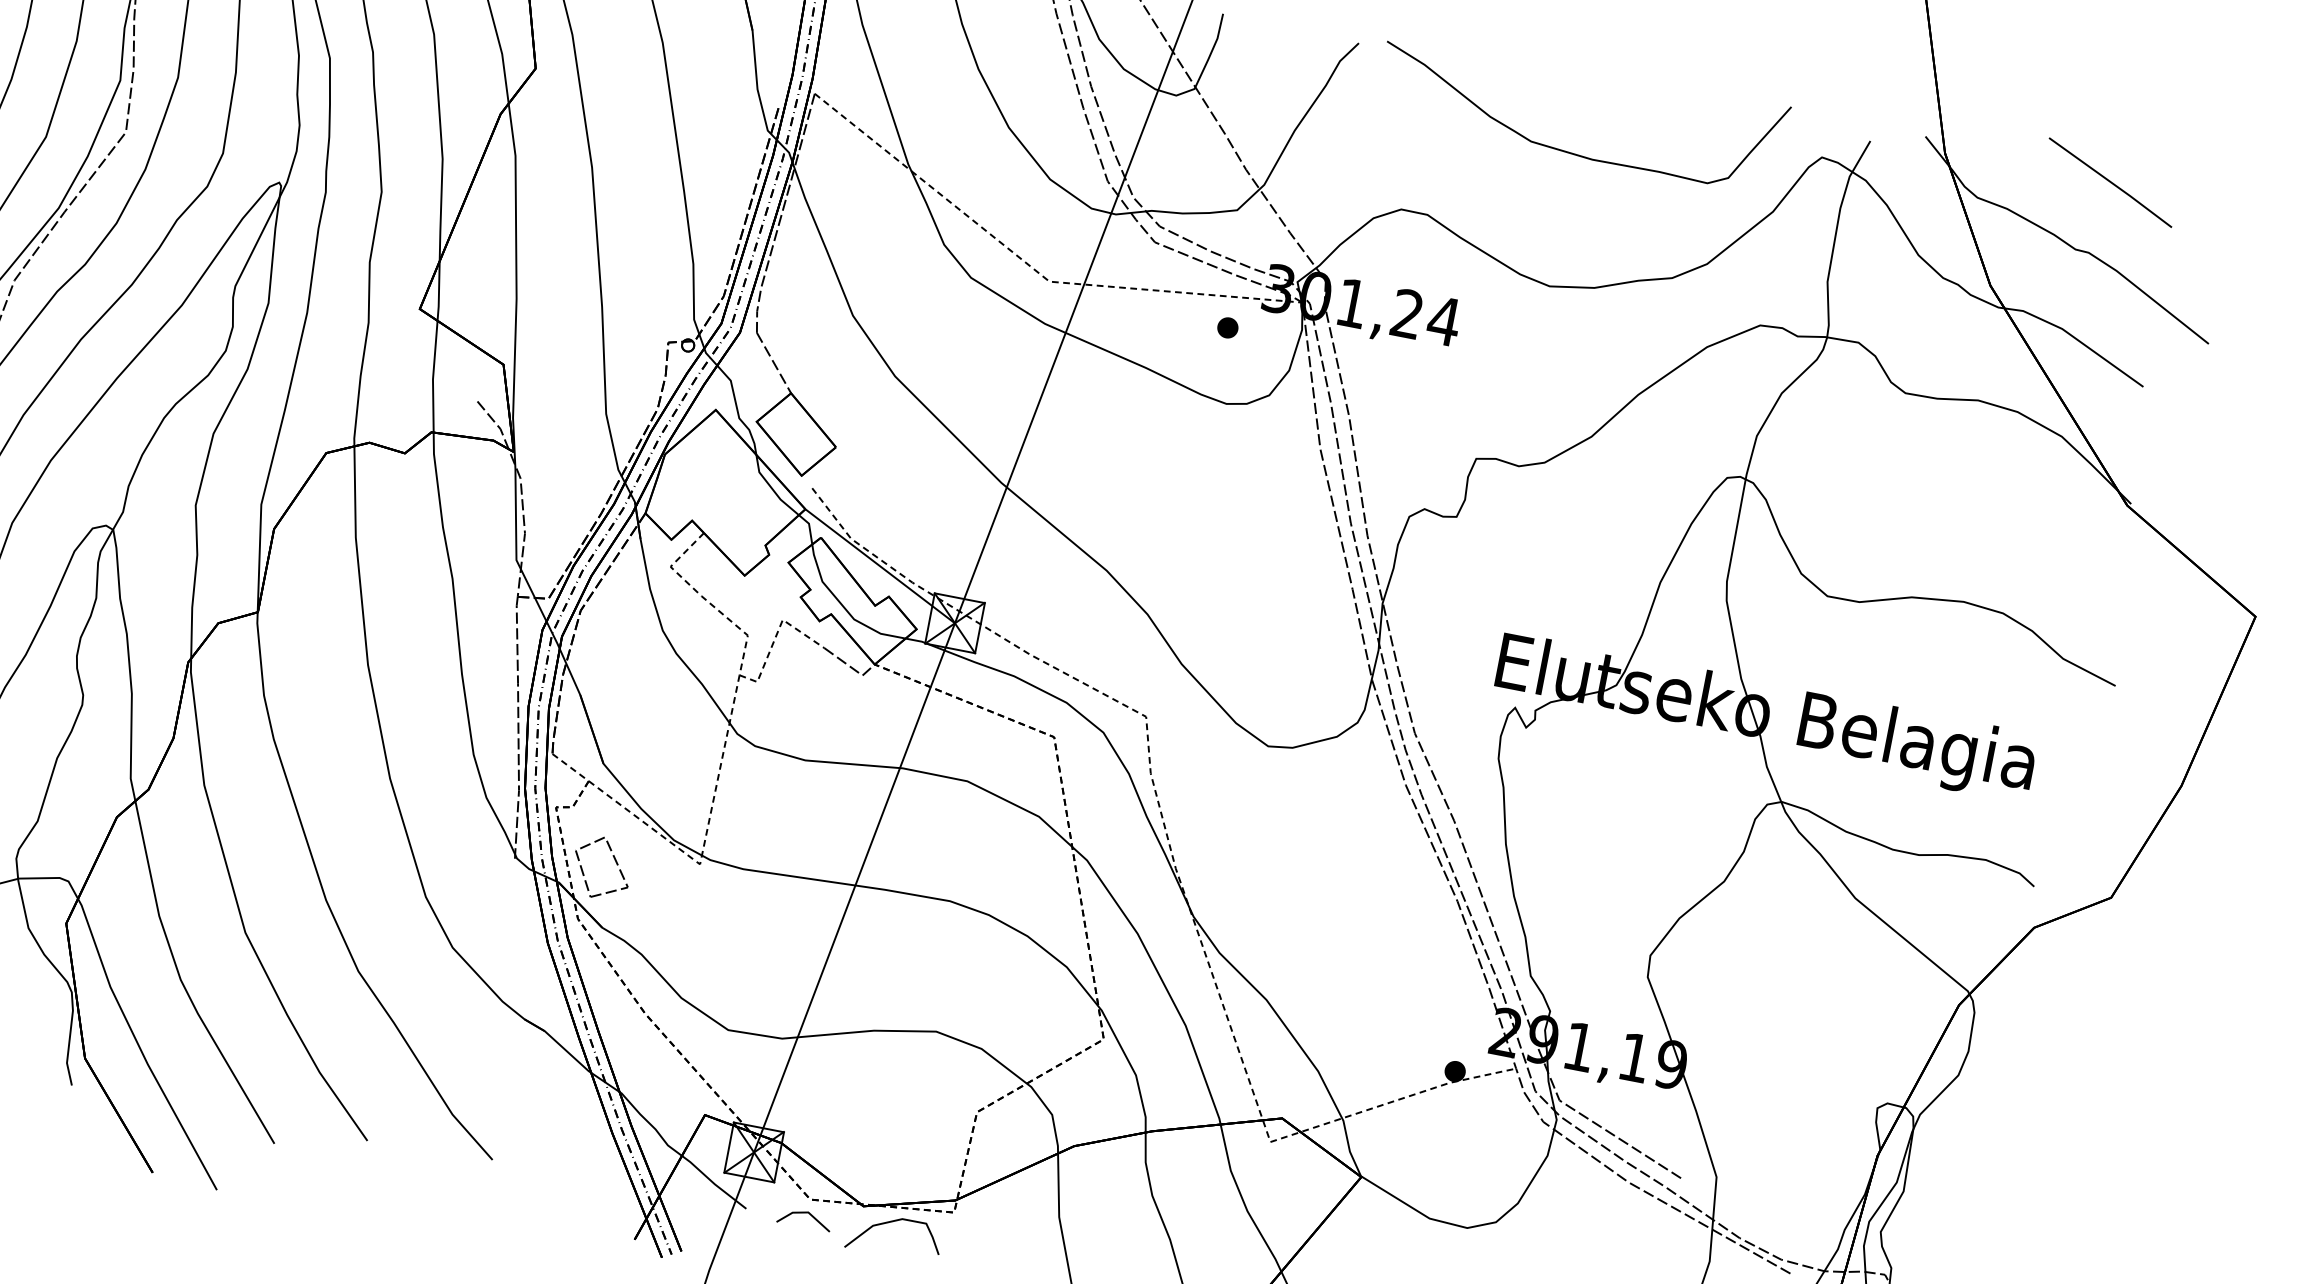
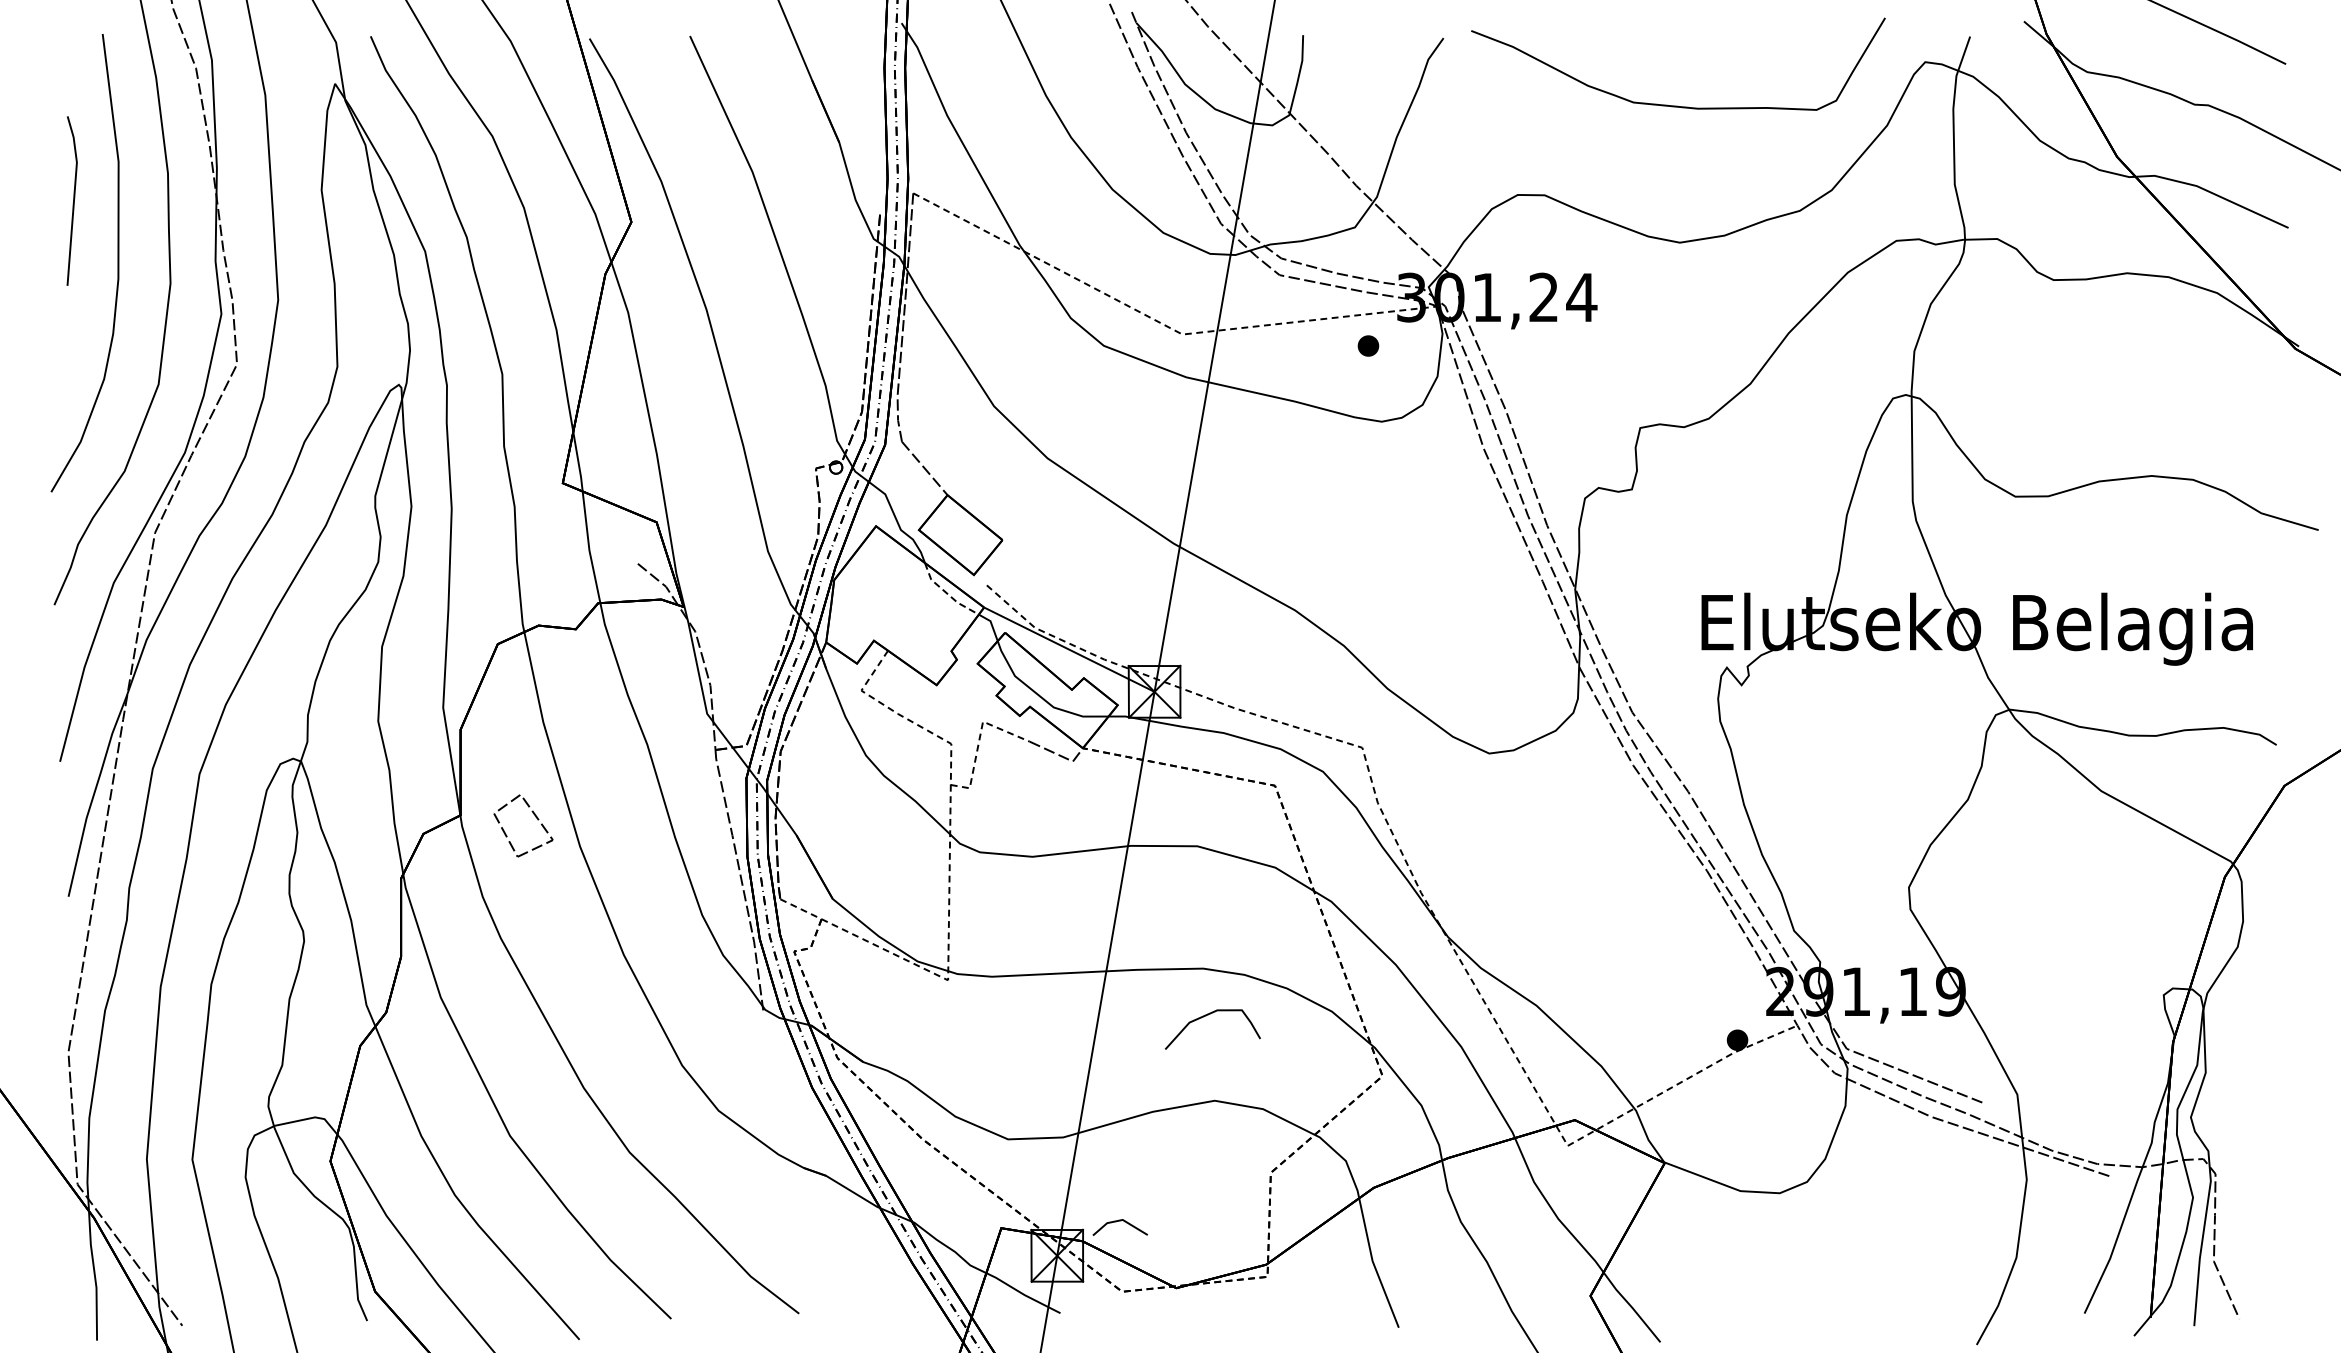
line: (772, 488) -> (947, 593), solid -> dashed
part: (615, 862) -> (535, 817), moved
line: (801, 1213) -> (1116, 1222), moved
curve: (890, 1223) -> (1206, 1016), moved

